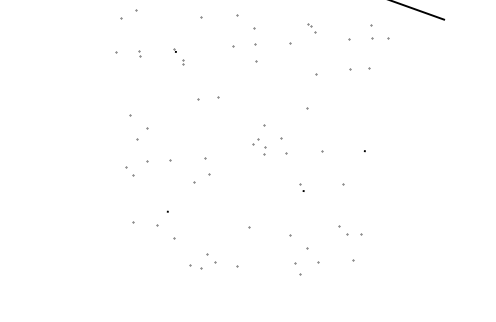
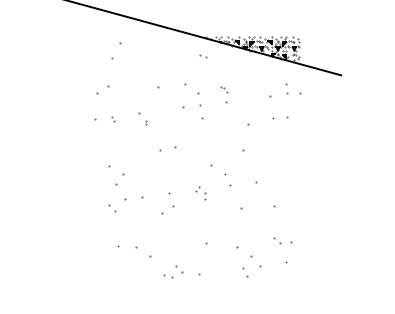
part: (311, 28) -> (224, 89), moved
part: (258, 147) -> (200, 193), moved

